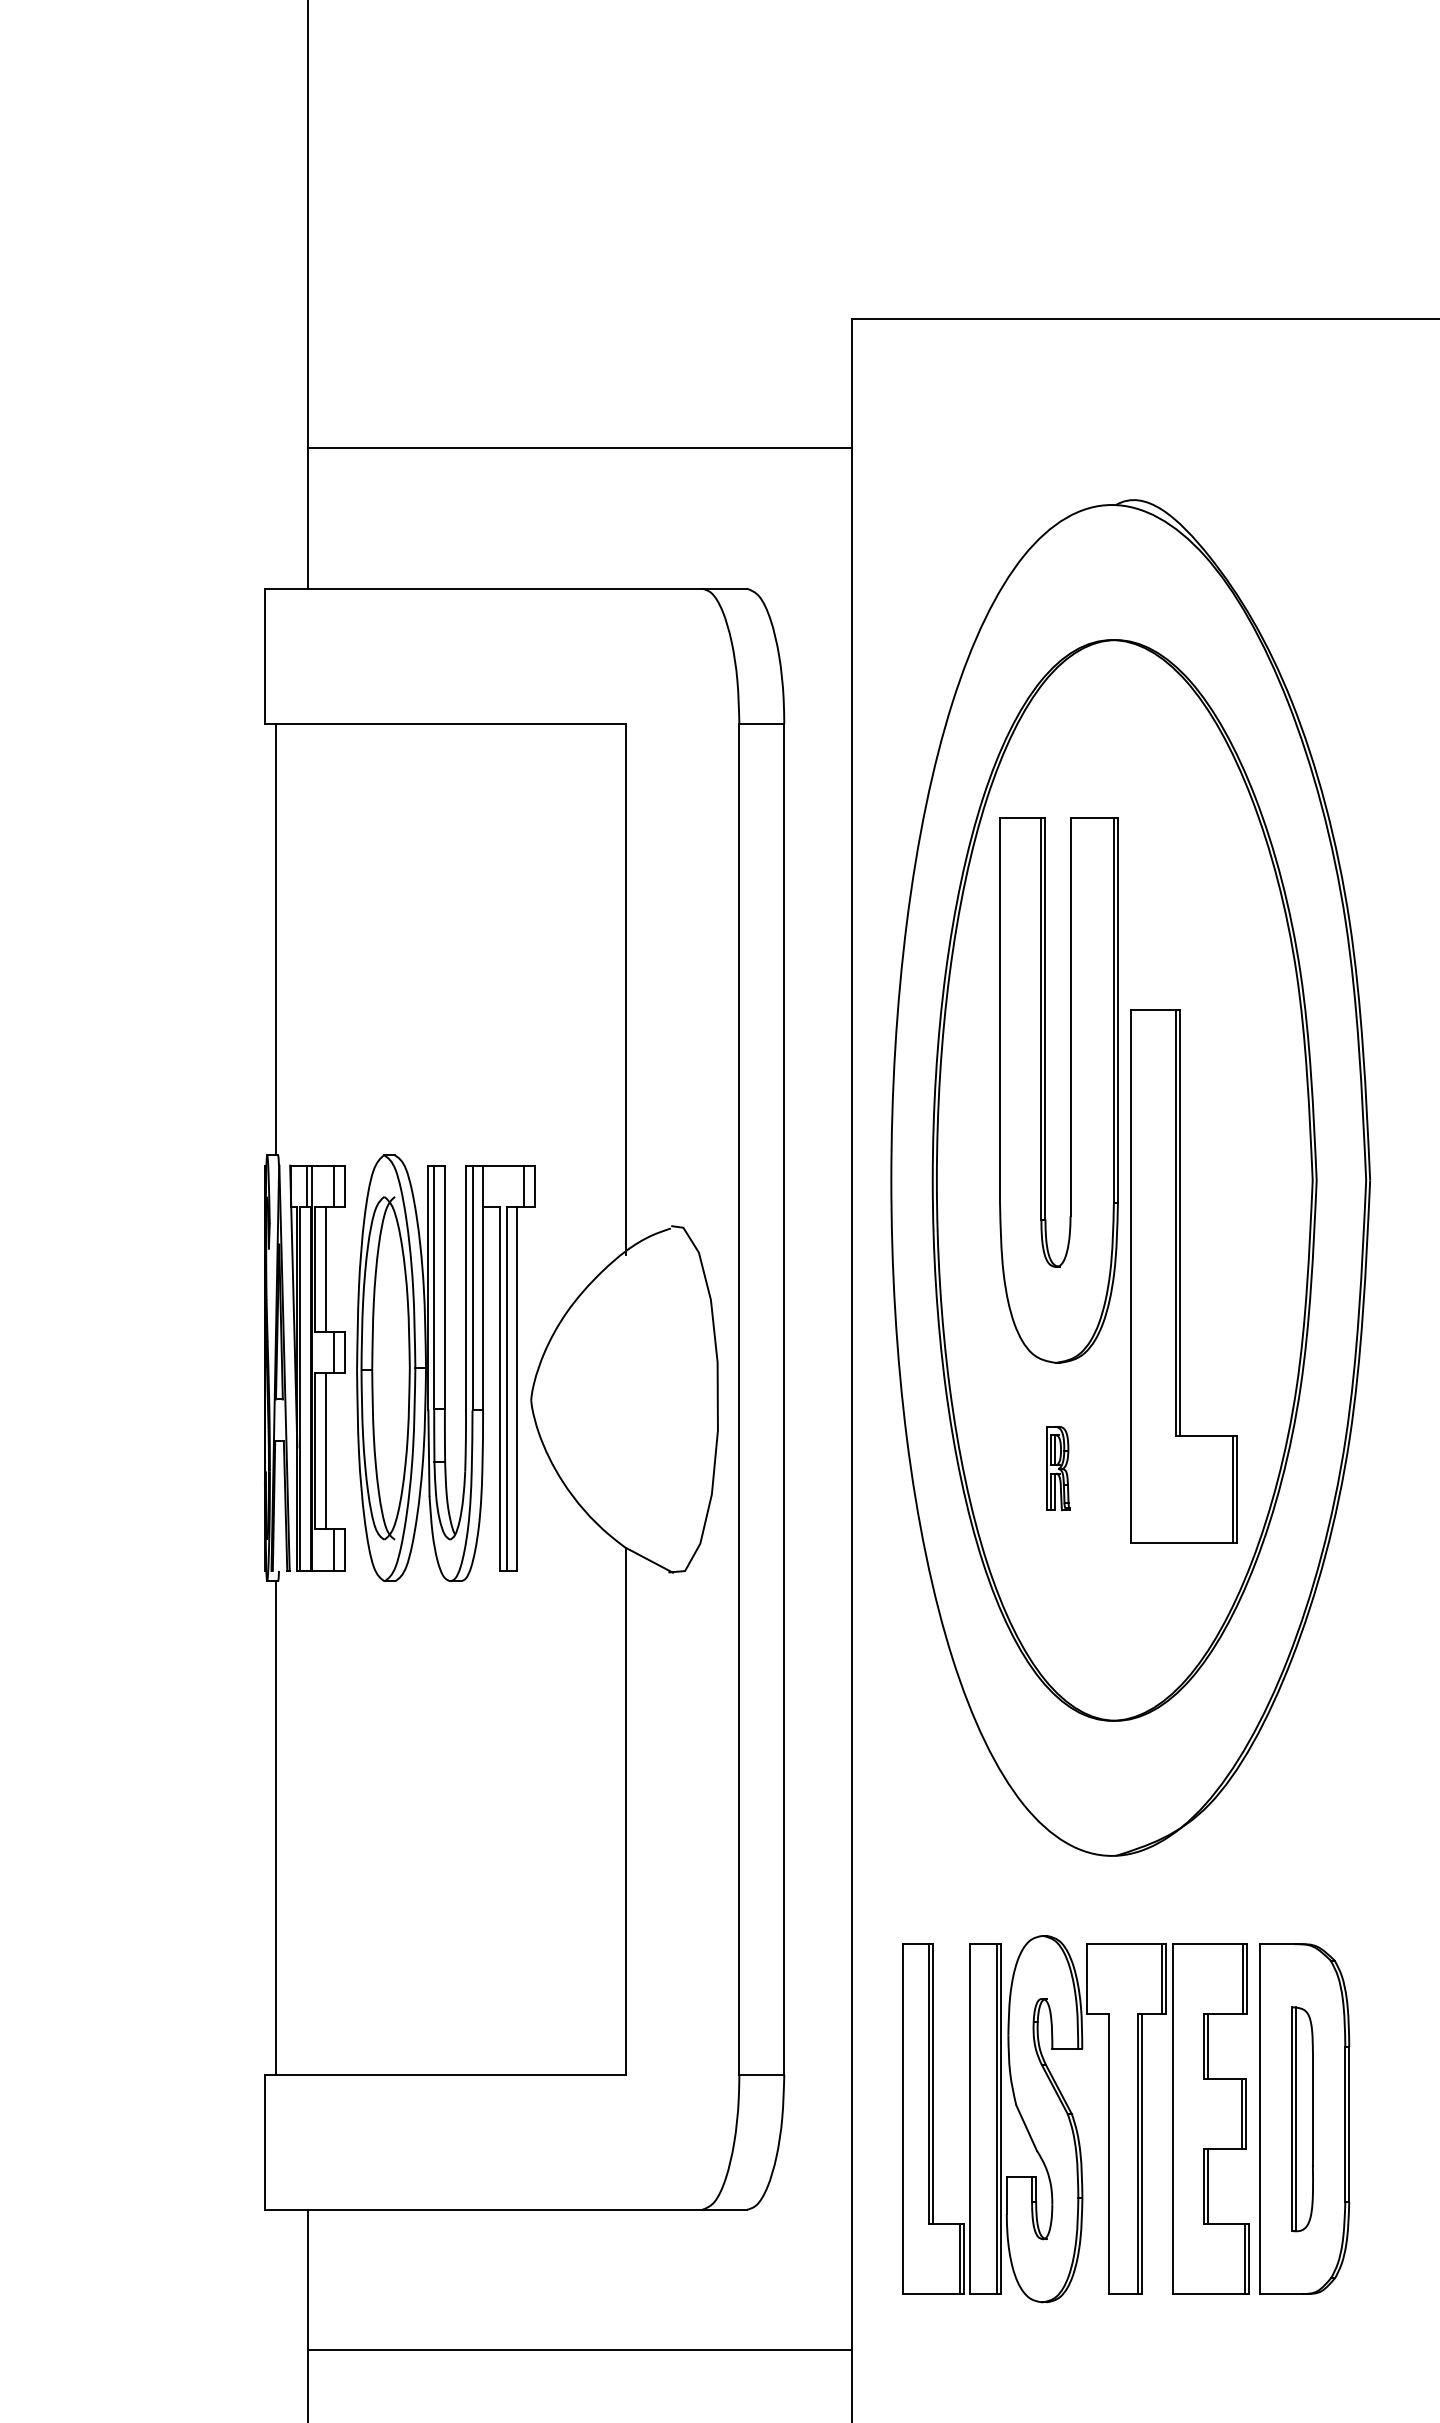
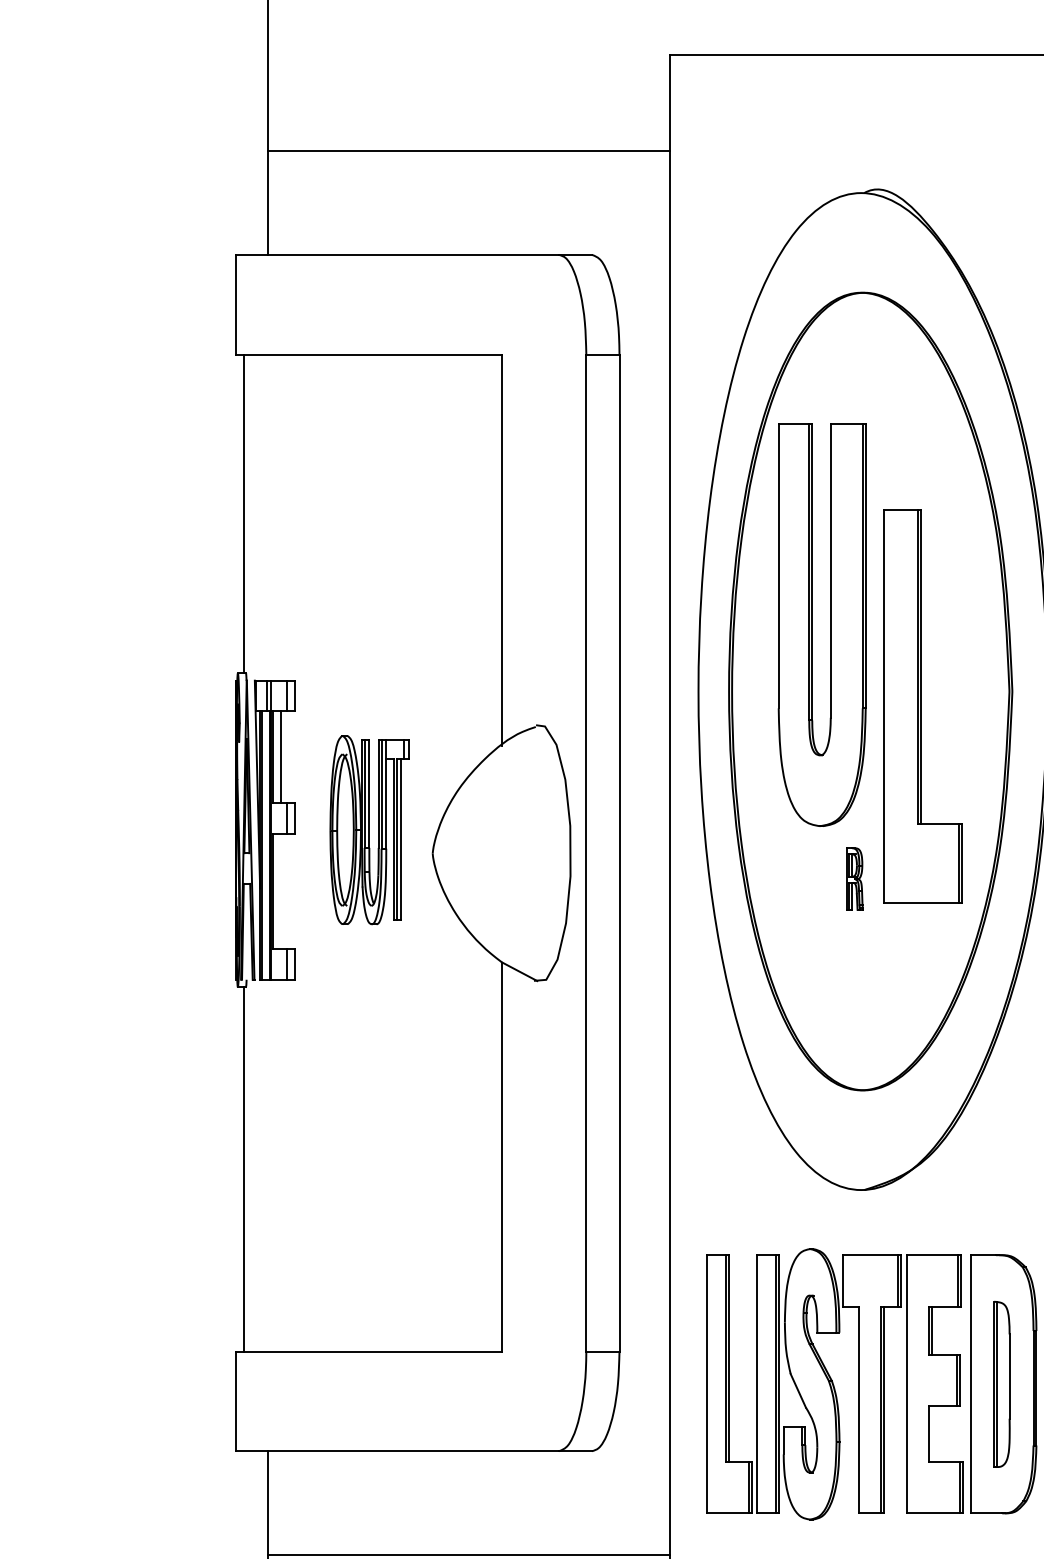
part: (1183, 1276) -> (922, 706), moved
part: (445, 1367) -> (369, 829), size x0.6
line: (326, 1451) -> (281, 891), removed
part: (1058, 1468) -> (855, 879), moved
line: (1207, 2186) -> (931, 1434), removed

